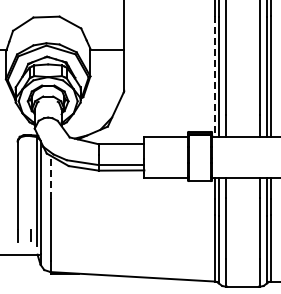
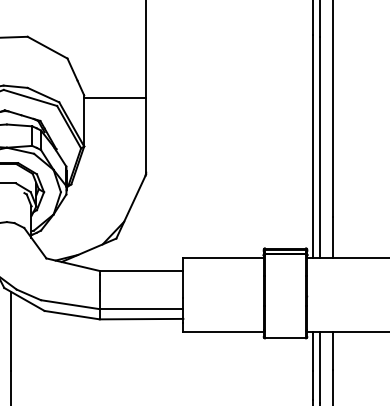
line: (214, 76) -> (311, 146), dashed -> solid
line: (50, 177) -> (11, 331), dashed -> solid

